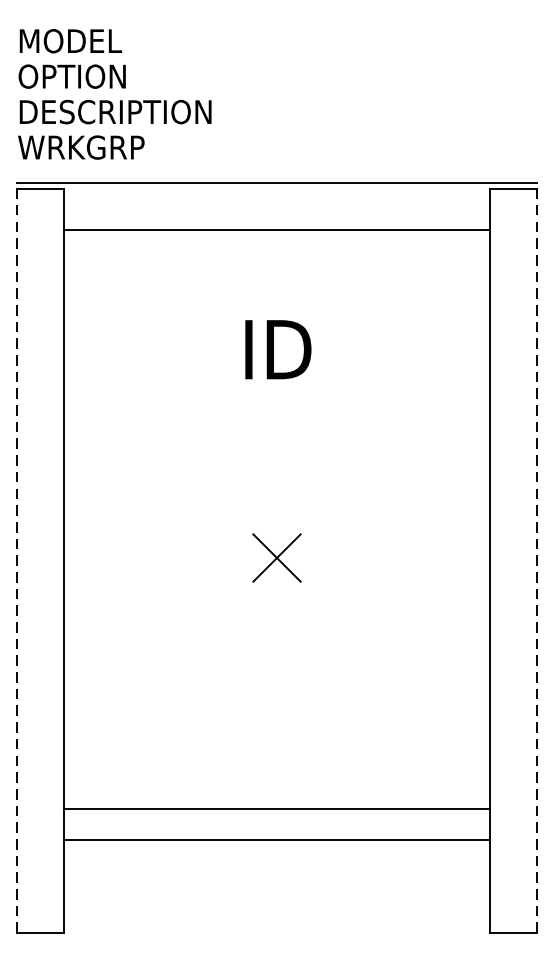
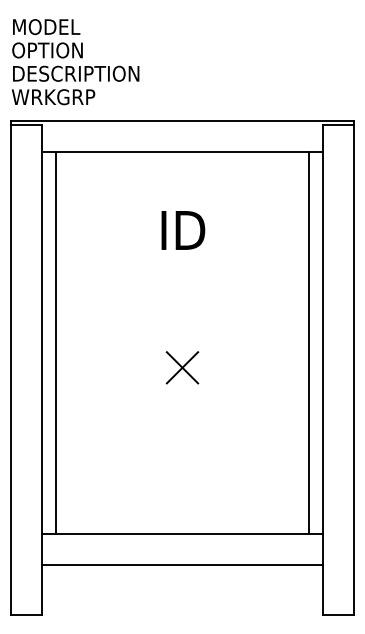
line: (84, 519) -> (55, 342), added
line: (469, 519) -> (309, 342), added
line: (17, 557) -> (11, 367), dashed -> solid
line: (536, 557) -> (353, 367), dashed -> solid
line: (277, 839) -> (182, 564), moved

